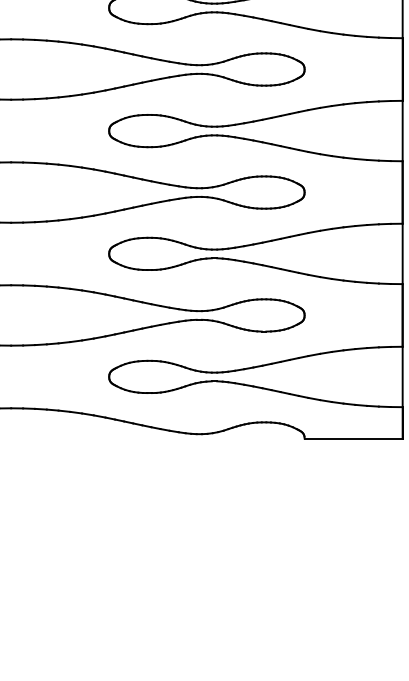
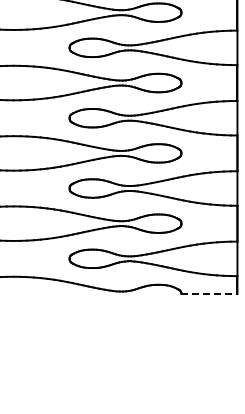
line: (353, 439) -> (209, 294), solid -> dashed

